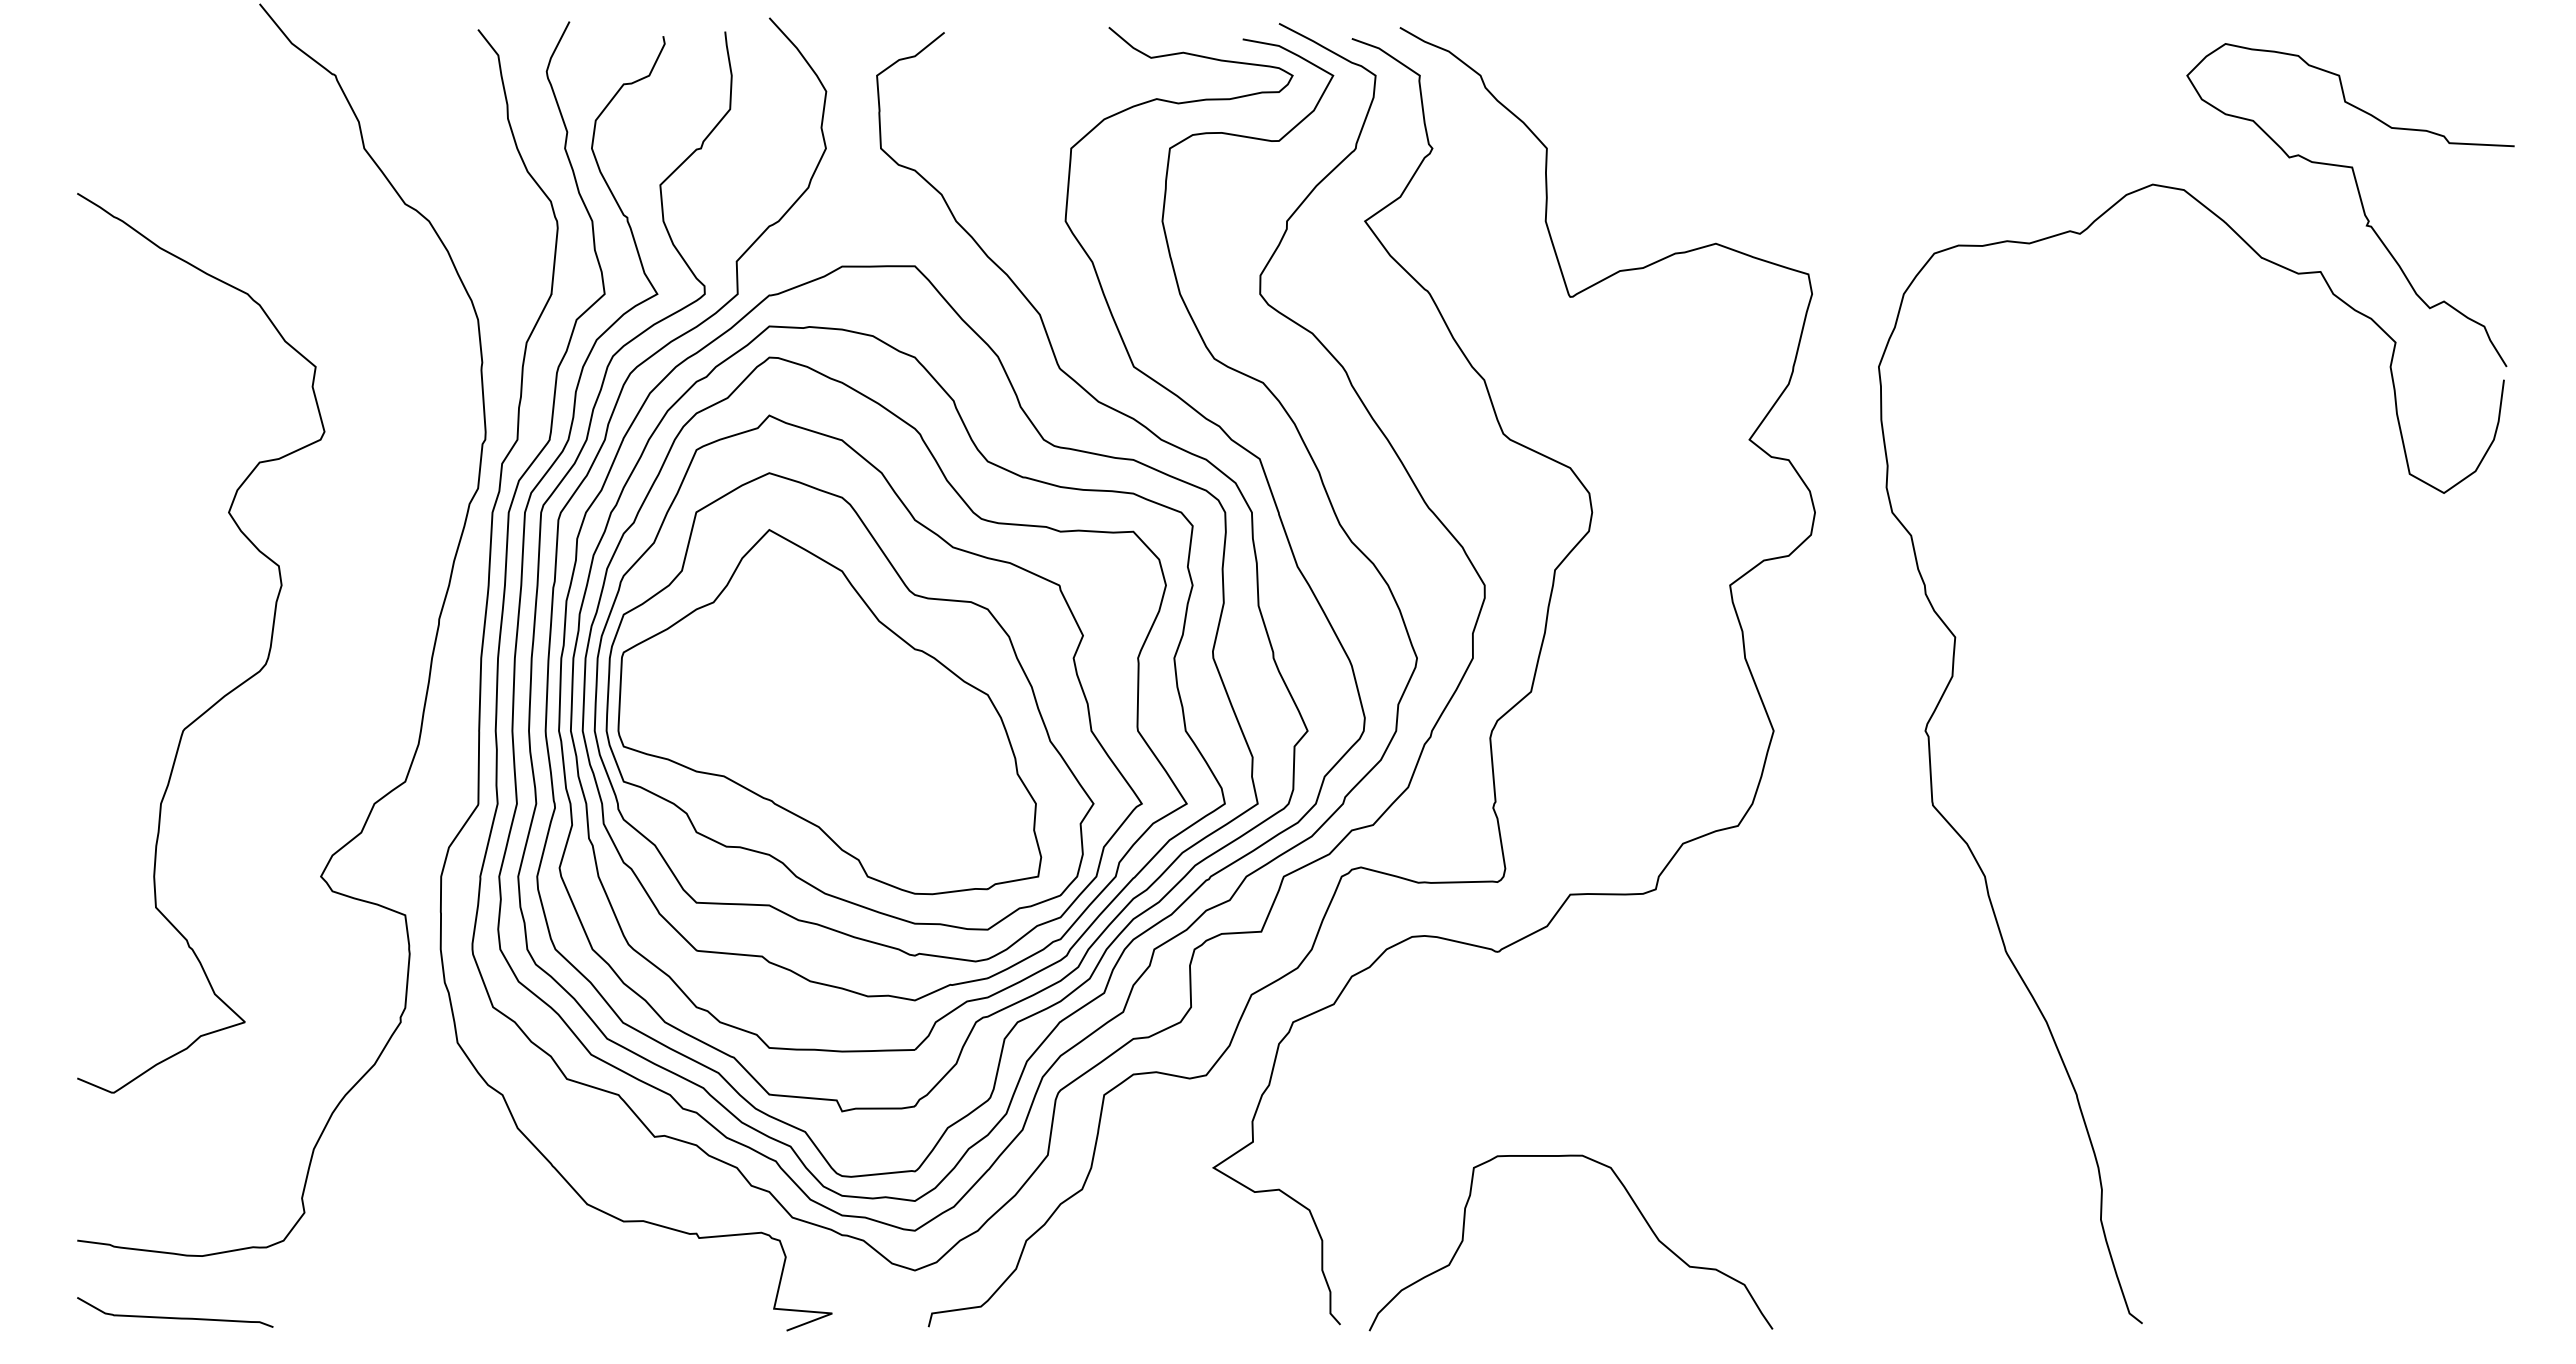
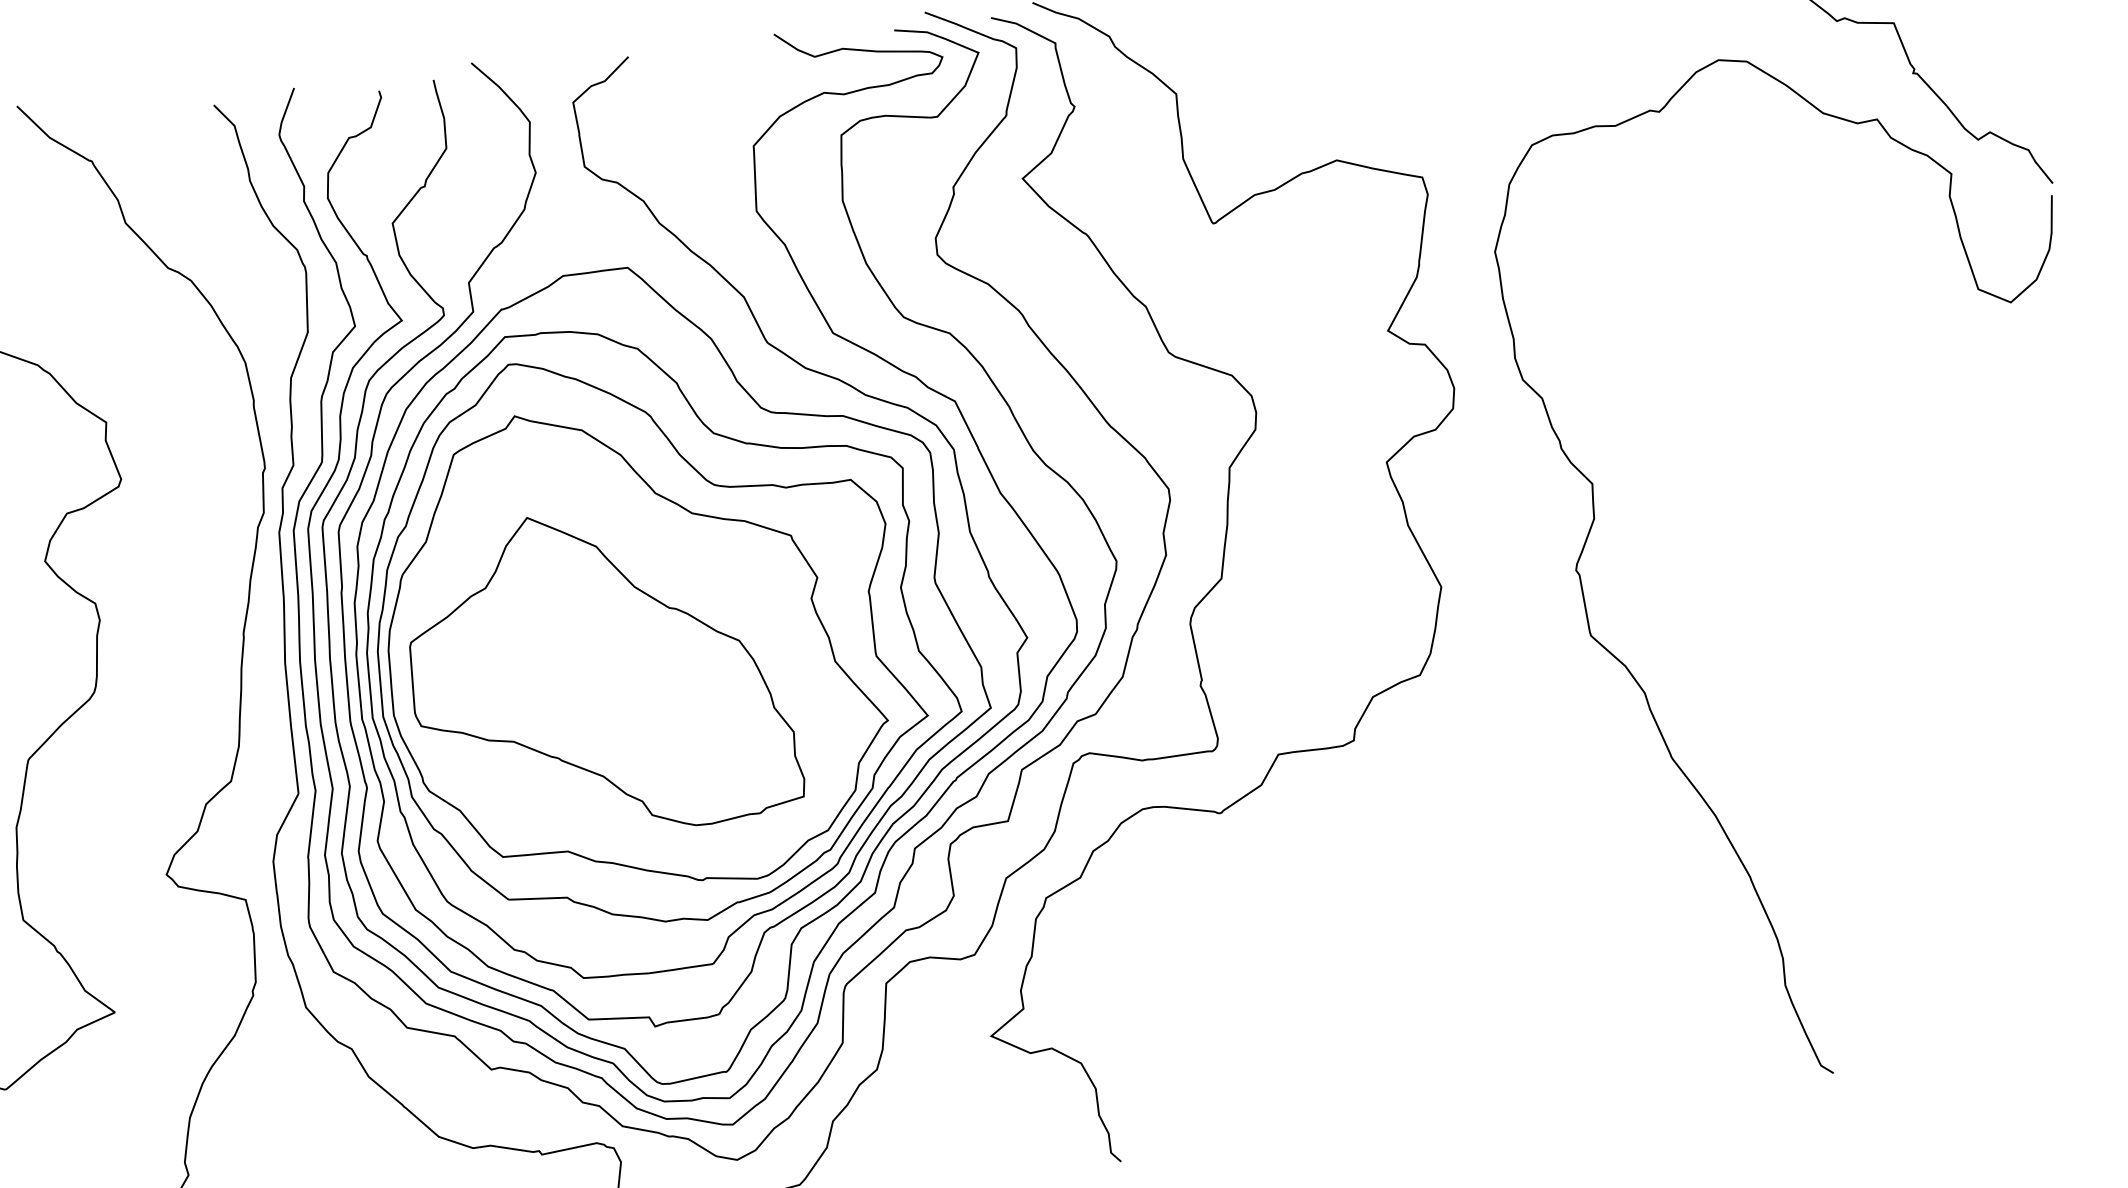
part: (849, 701) -> (617, 661), removed
curve: (1631, 1200) -> (1366, 1019), removed

